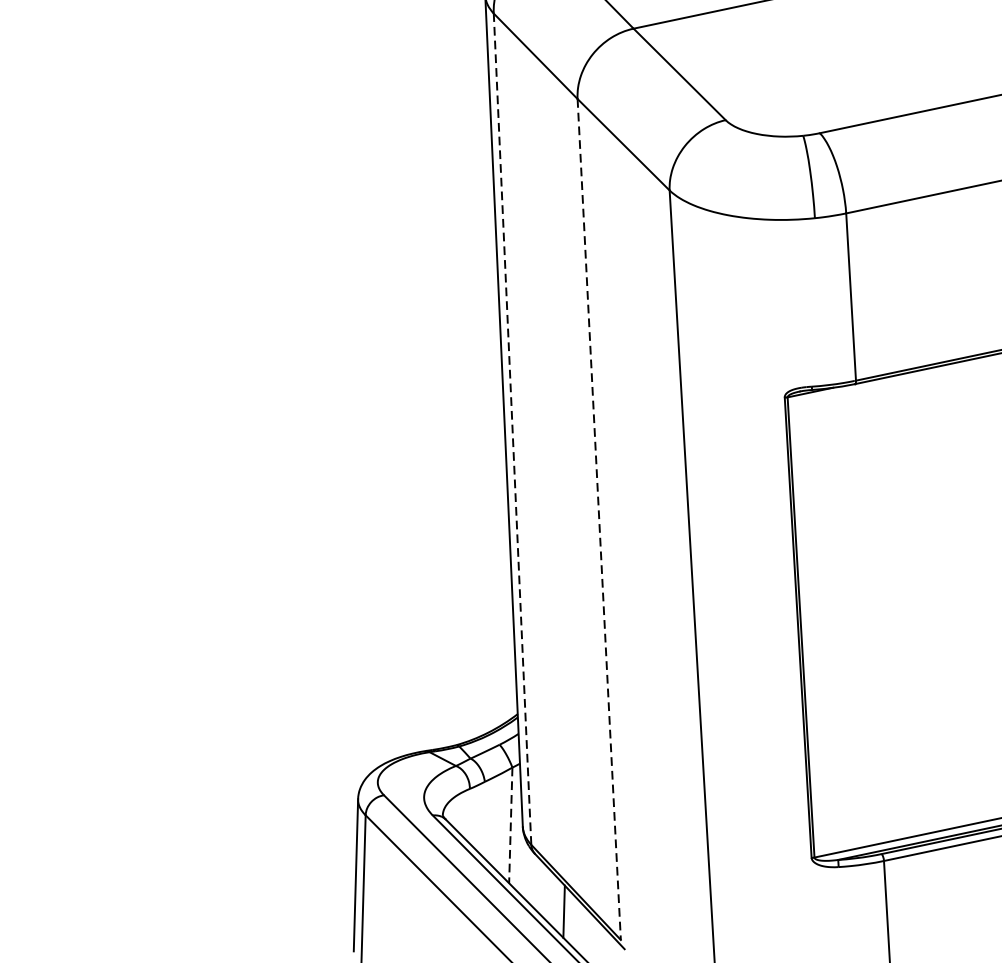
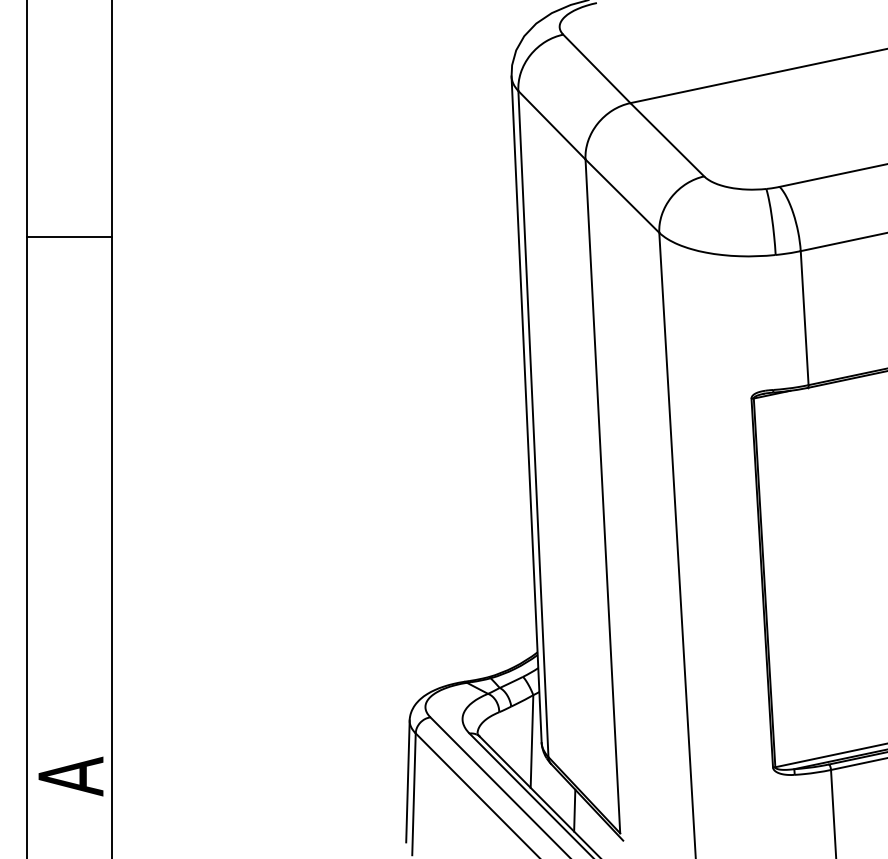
line: (512, 428) -> (533, 423), dashed -> solid
line: (598, 519) -> (602, 496), dashed -> solid
line: (510, 826) -> (531, 742), dashed -> solid

